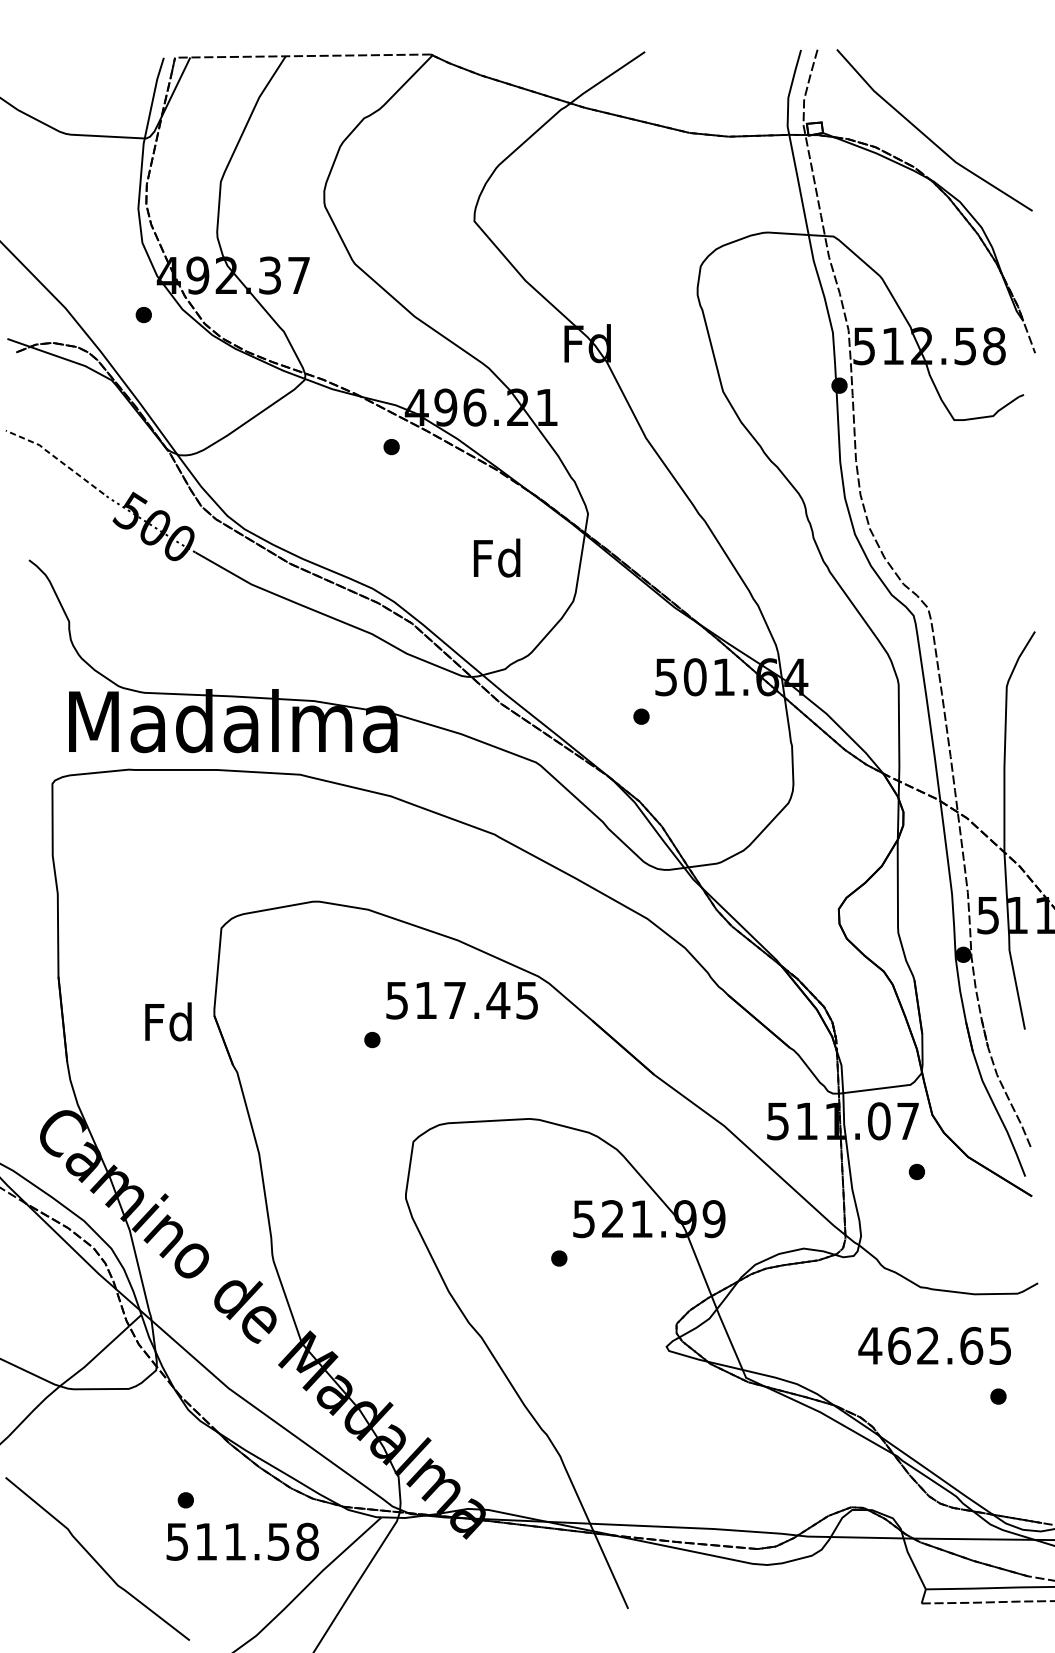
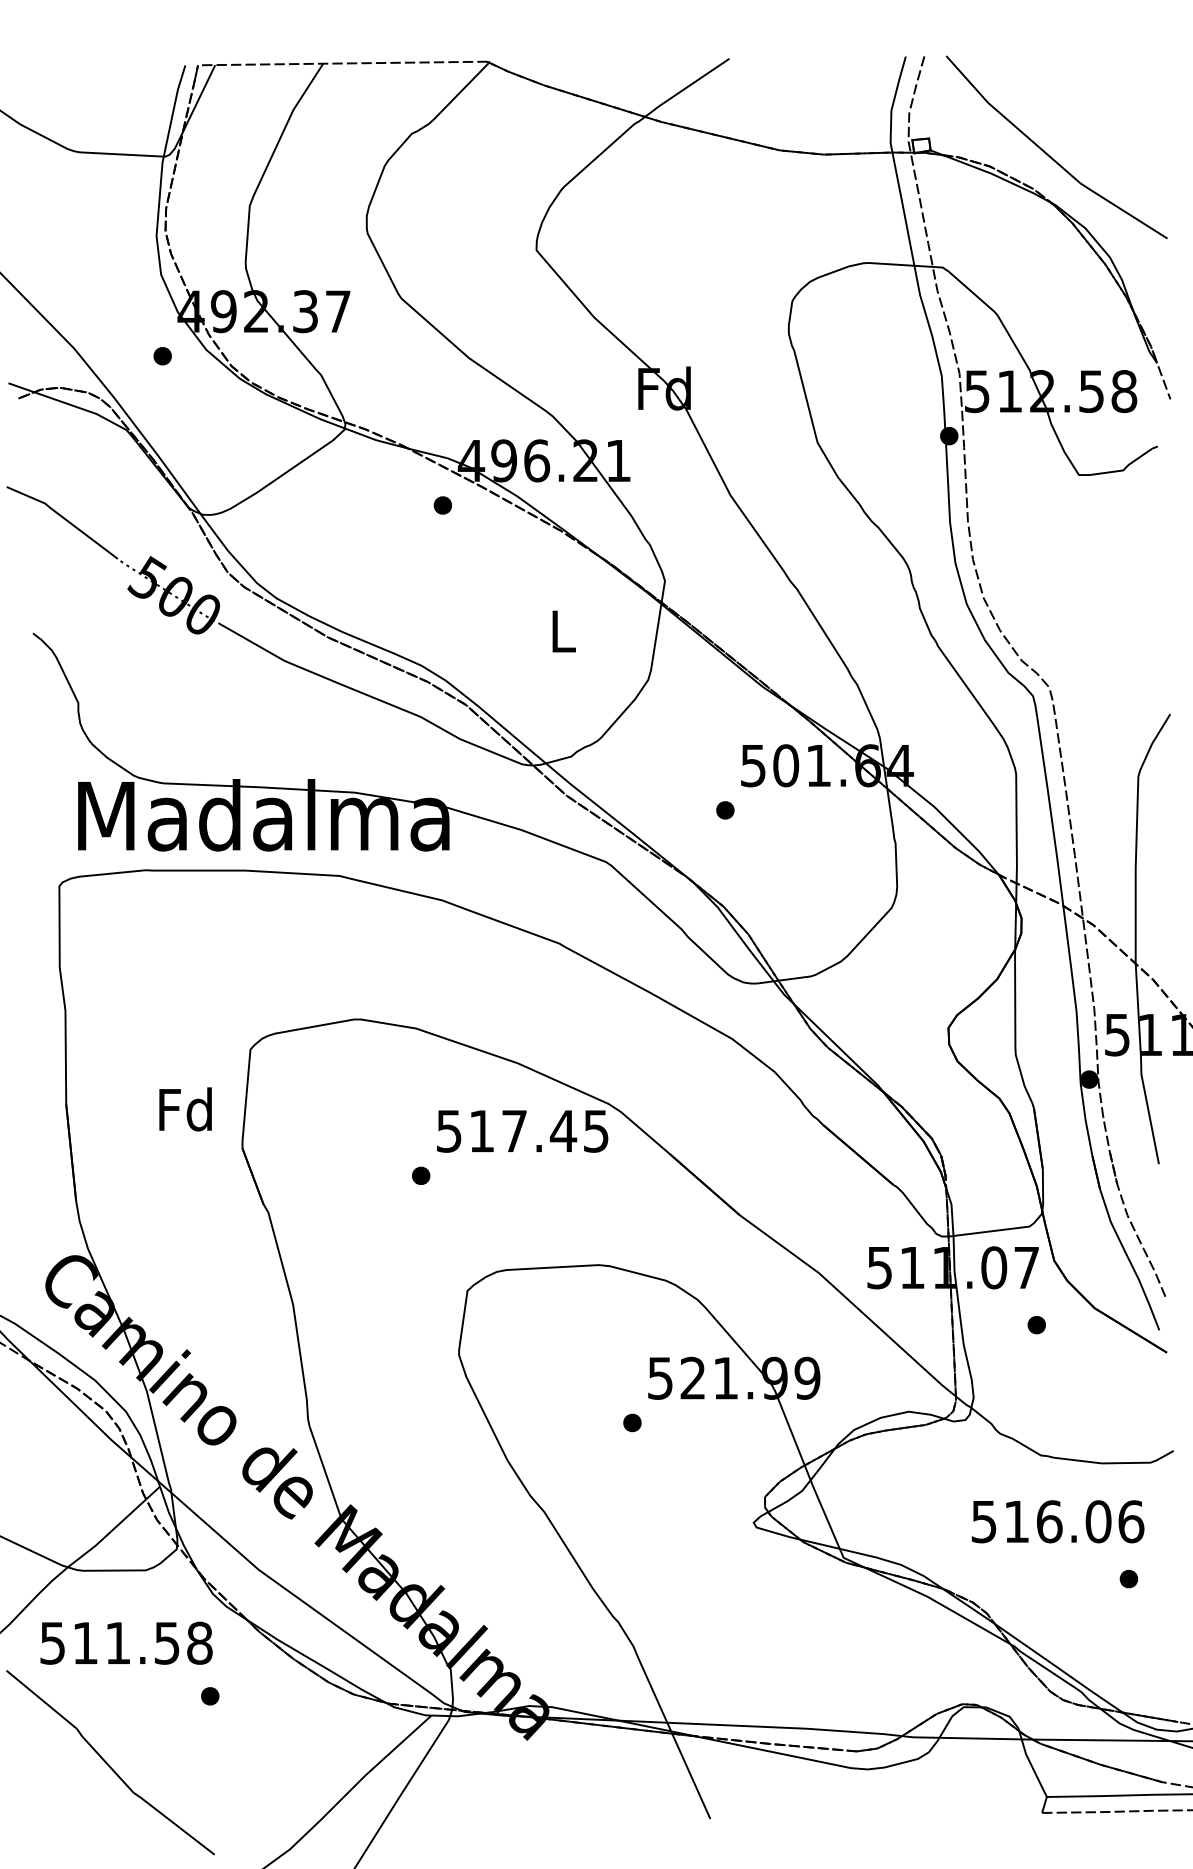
line: (56, 458) -> (63, 518), dashed -> solid
text: (496, 558) -> (561, 631), Fd -> L
text: (168, 1021) -> (185, 1109), moved
text: (935, 1345) -> (1057, 1521), 462.65 -> 516.06
text: (242, 1541) -> (126, 1642), moved

